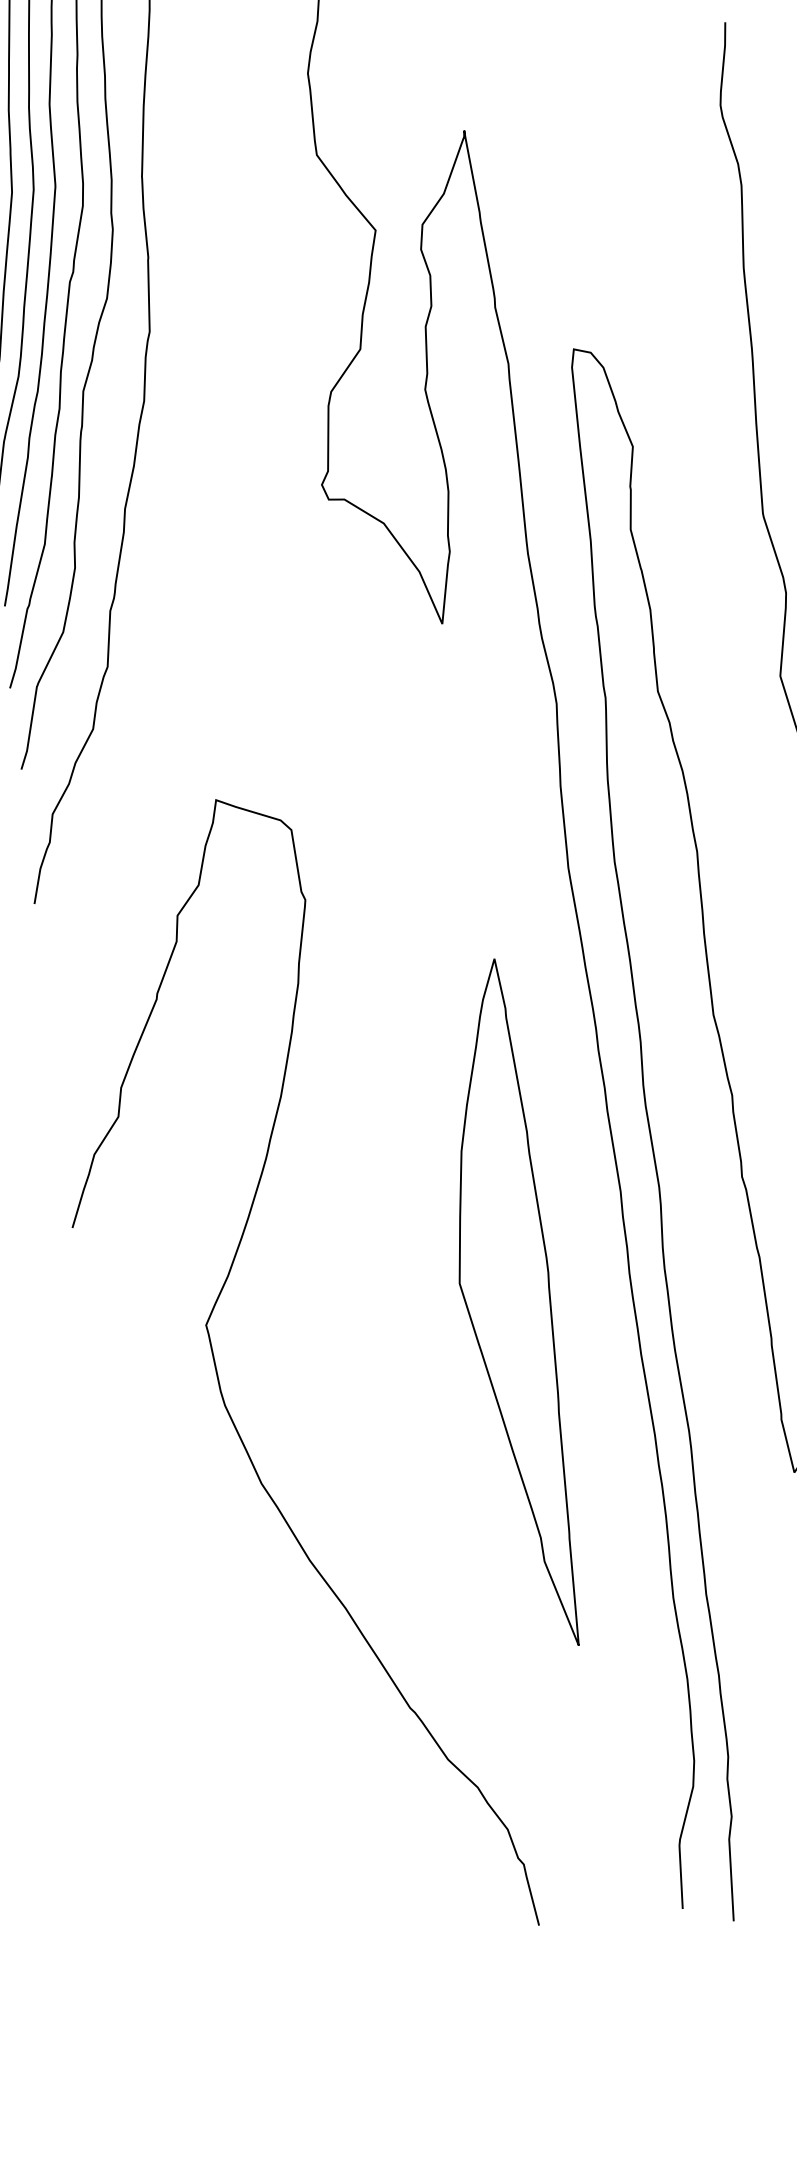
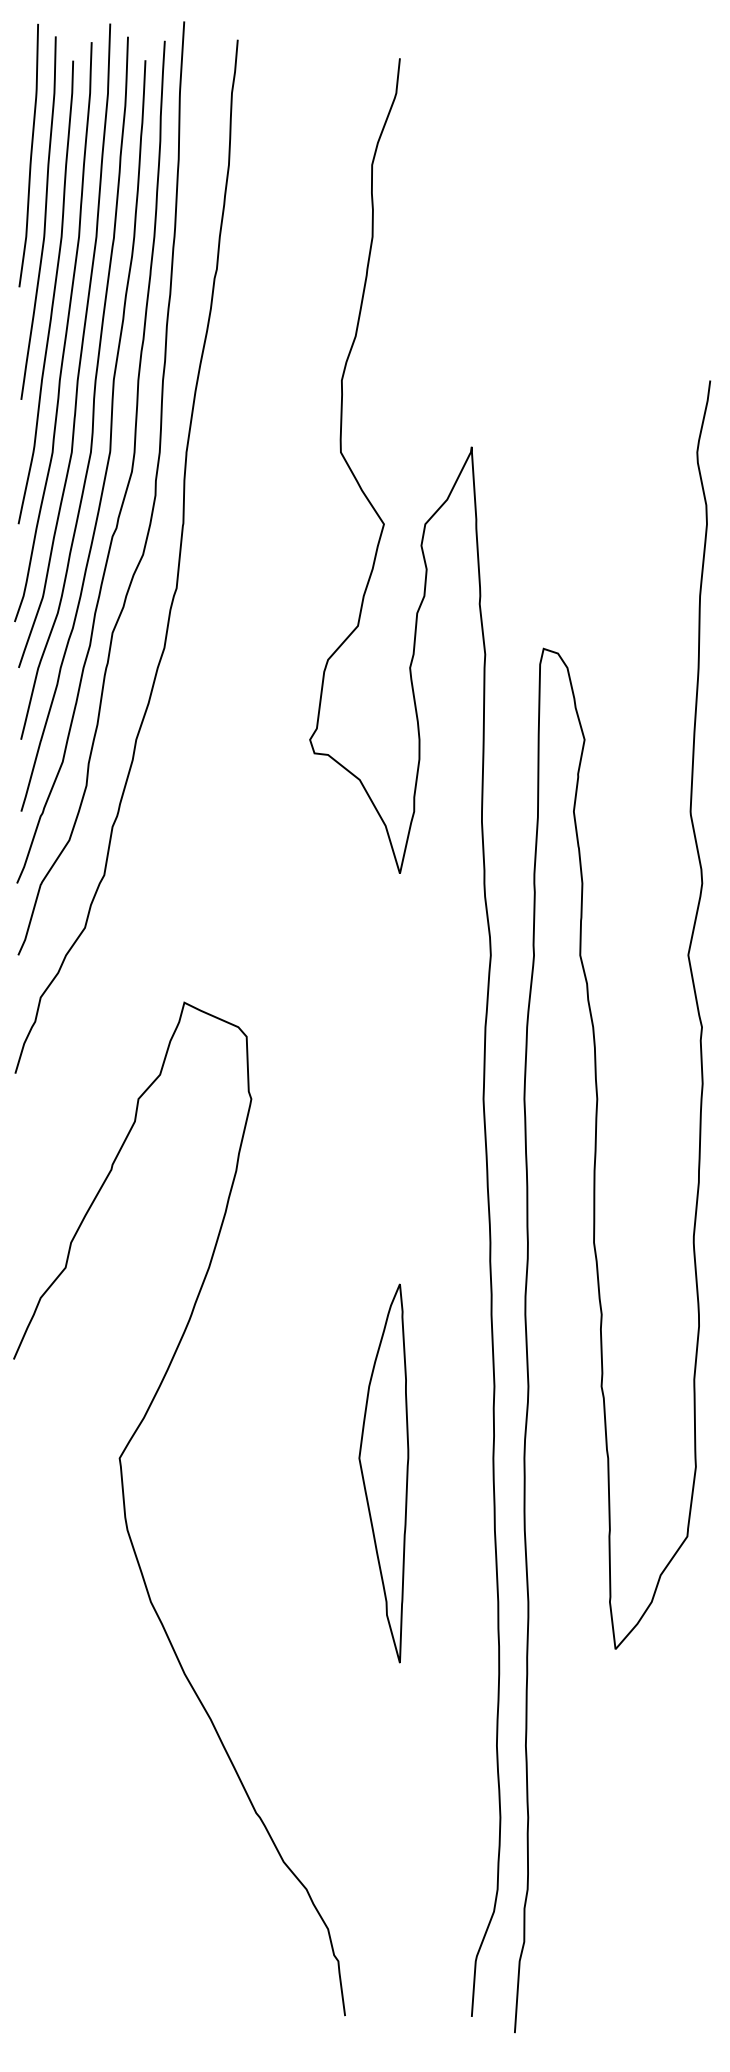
part: (507, 1305) -> (383, 1473), size x0.62

